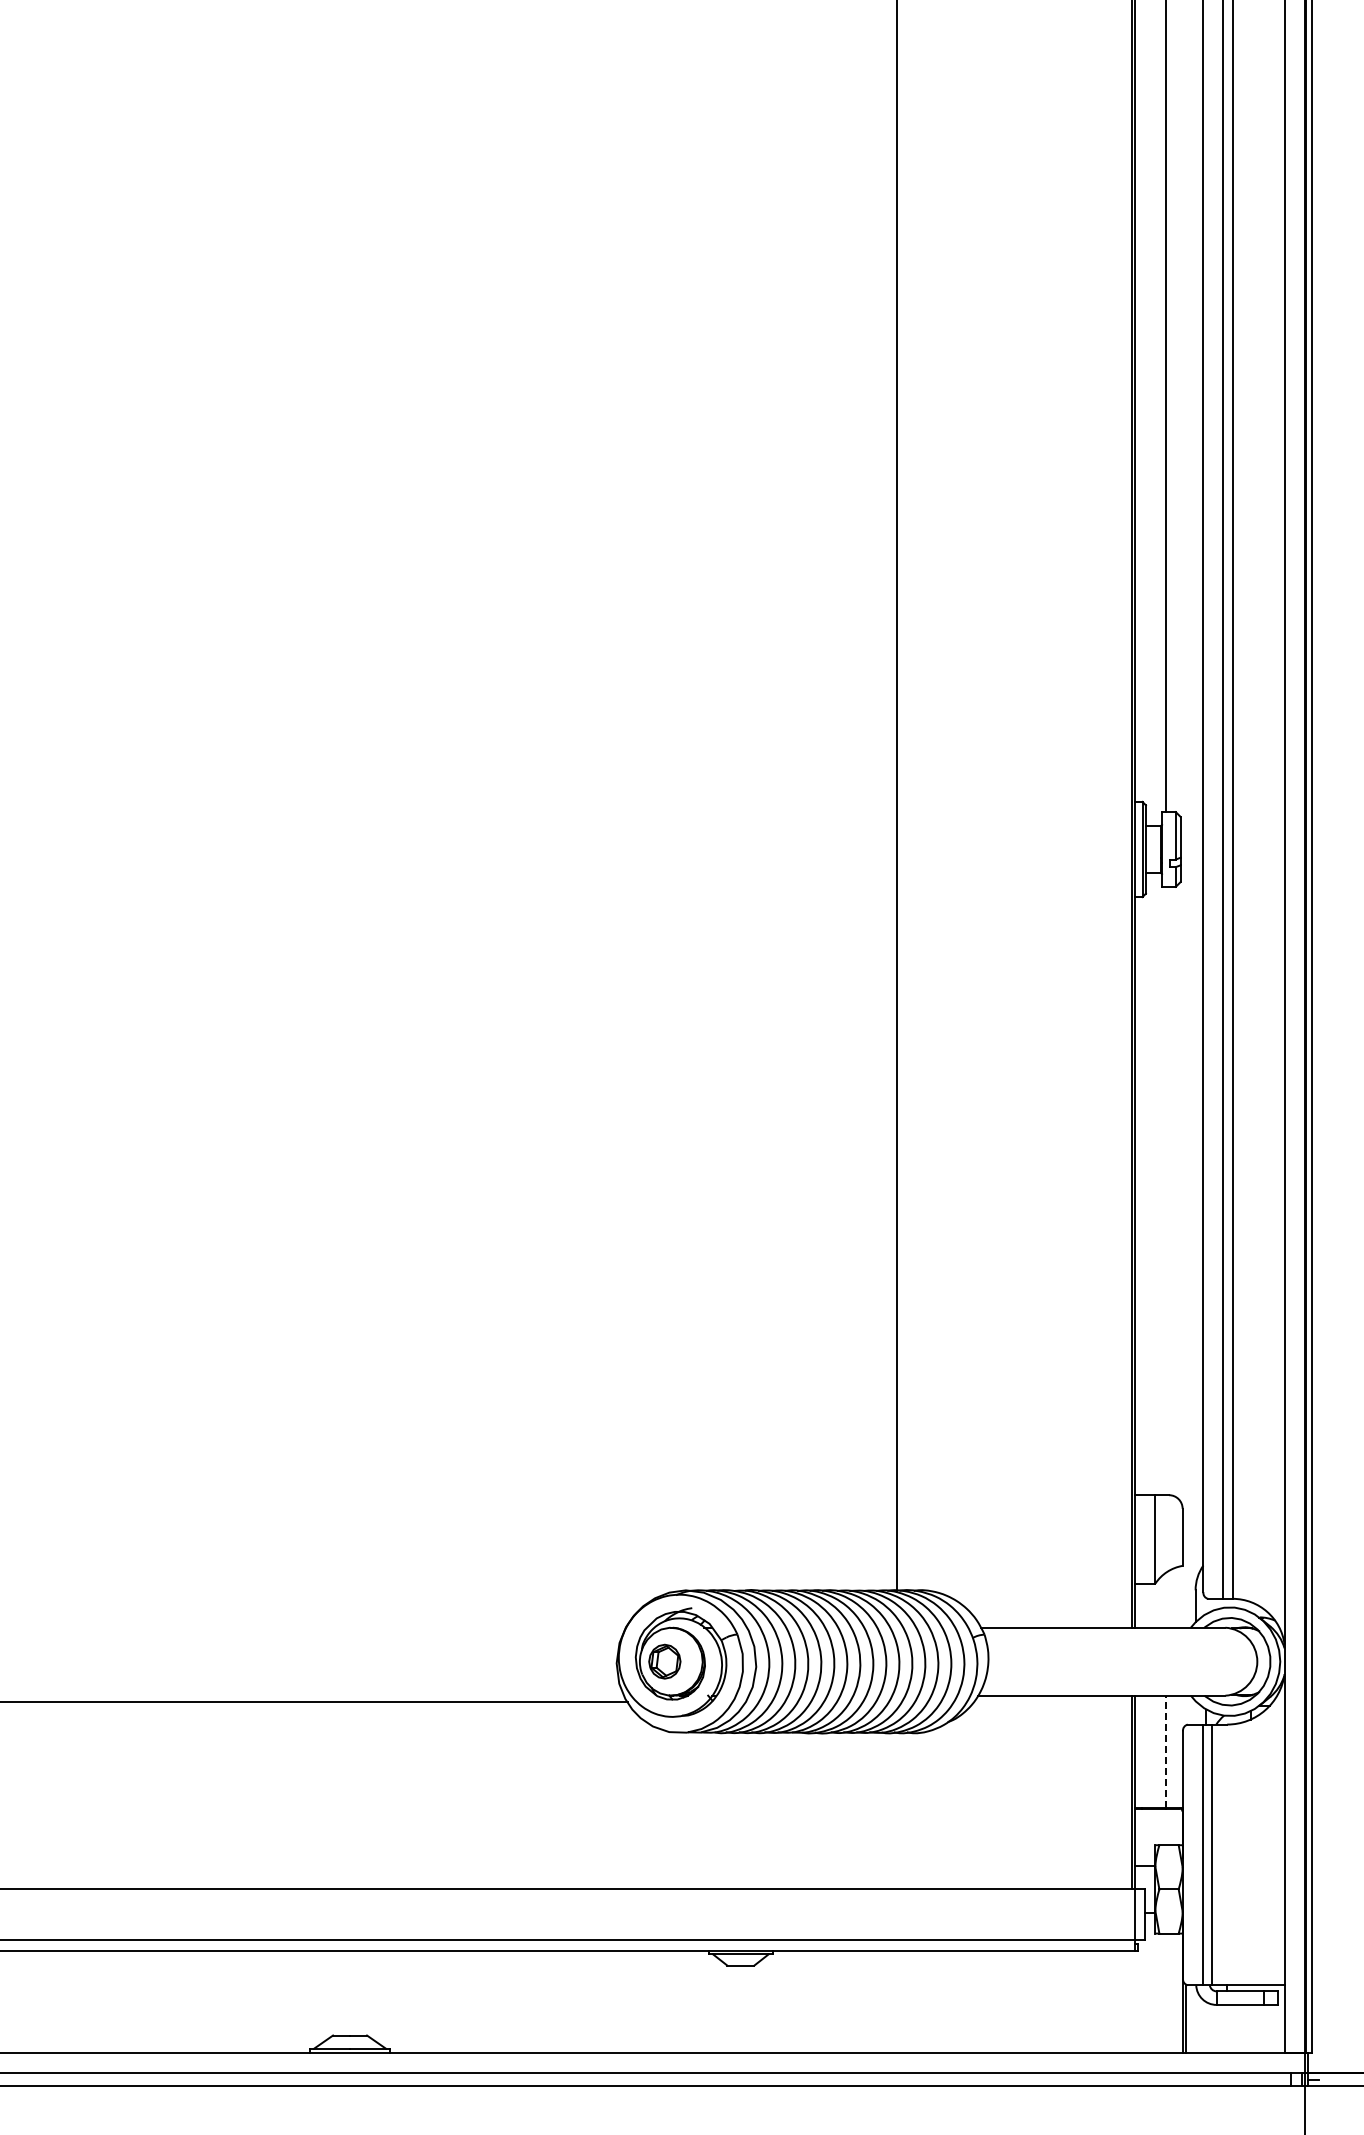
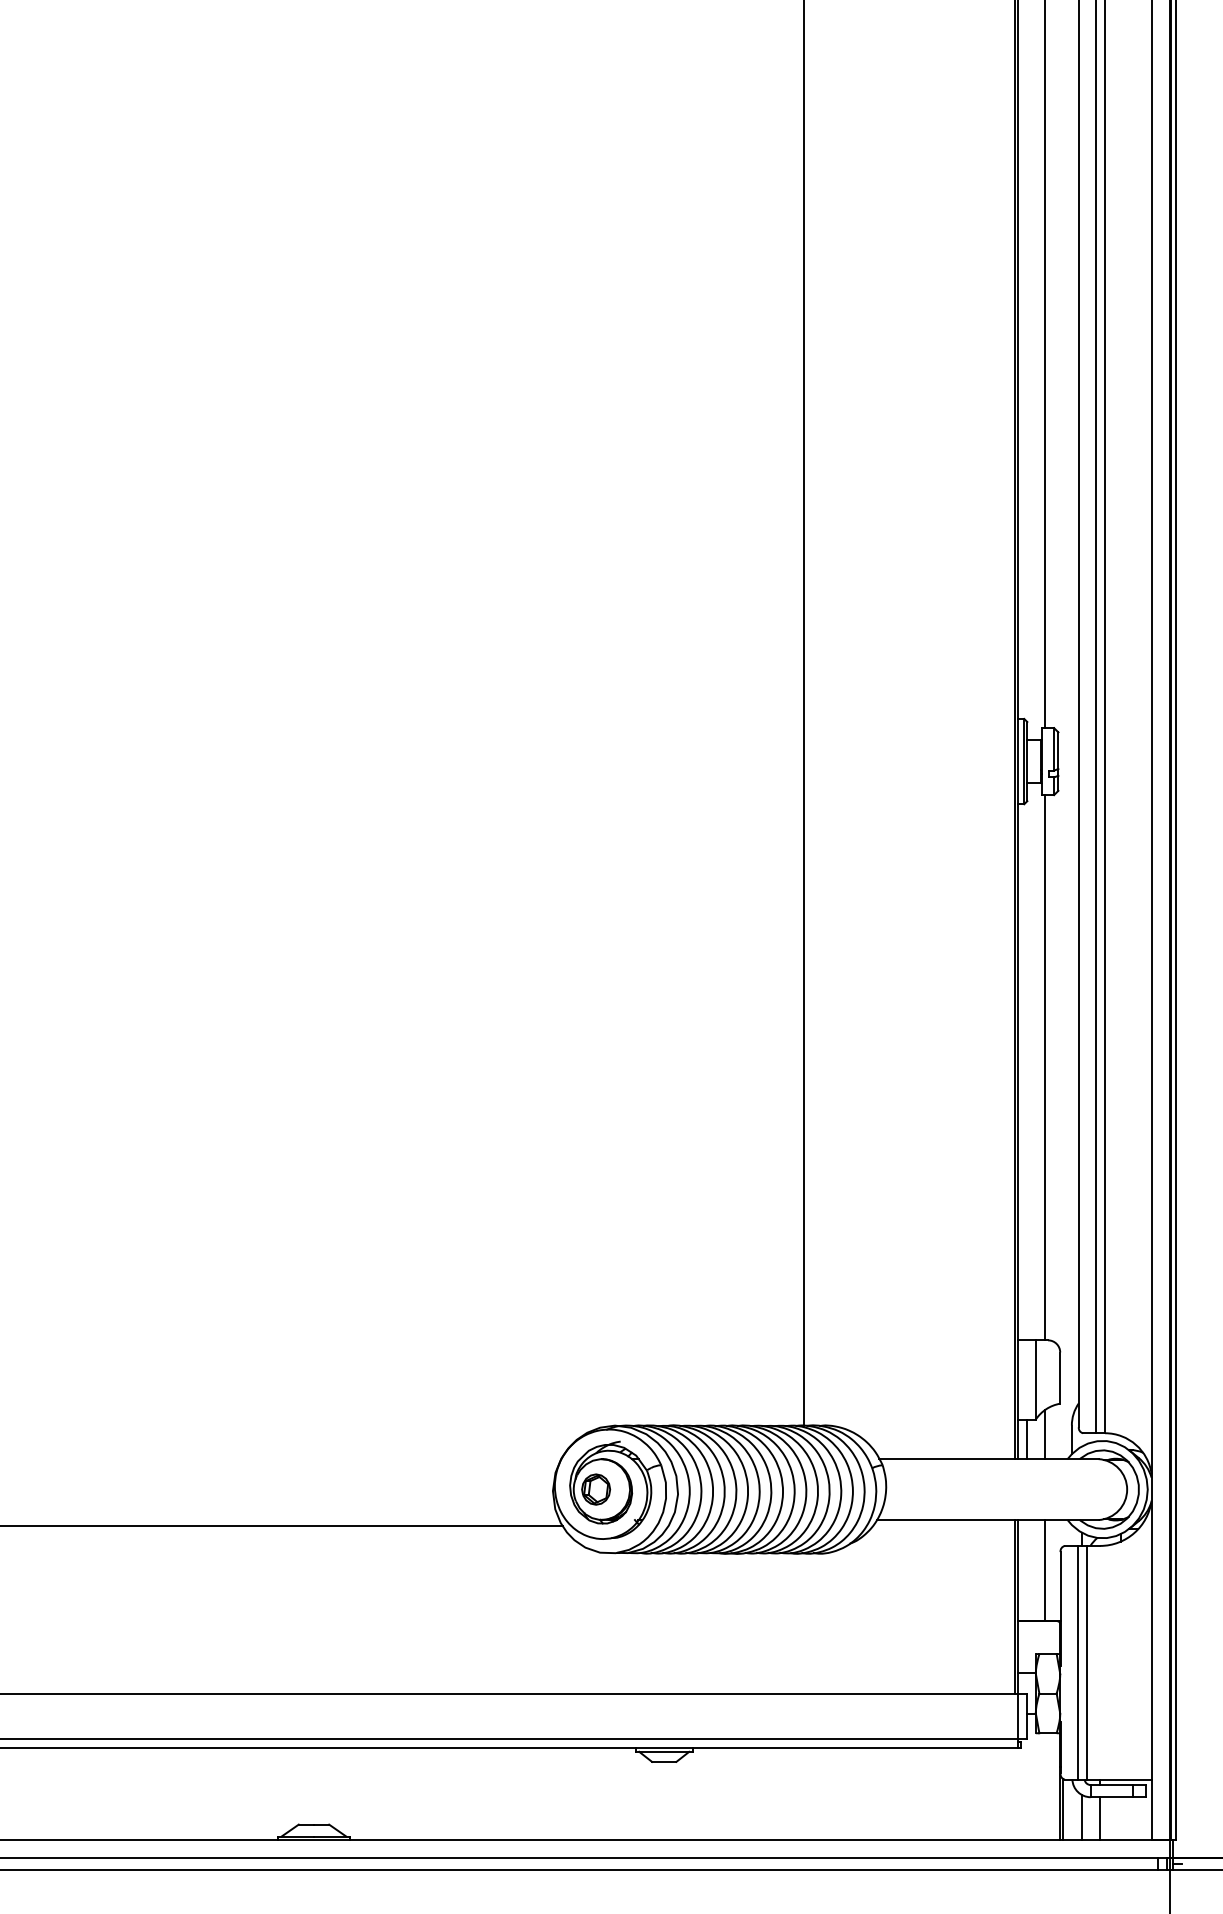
line: (1165, 1190) -> (1044, 1067), added
line: (1165, 1600) -> (1044, 1434), added
line: (1145, 1605) -> (1026, 1439), added
line: (1165, 1751) -> (1044, 1570), dashed -> solid
line: (1206, 2027) -> (1081, 1817), added
line: (1226, 2028) -> (1099, 1818), added

